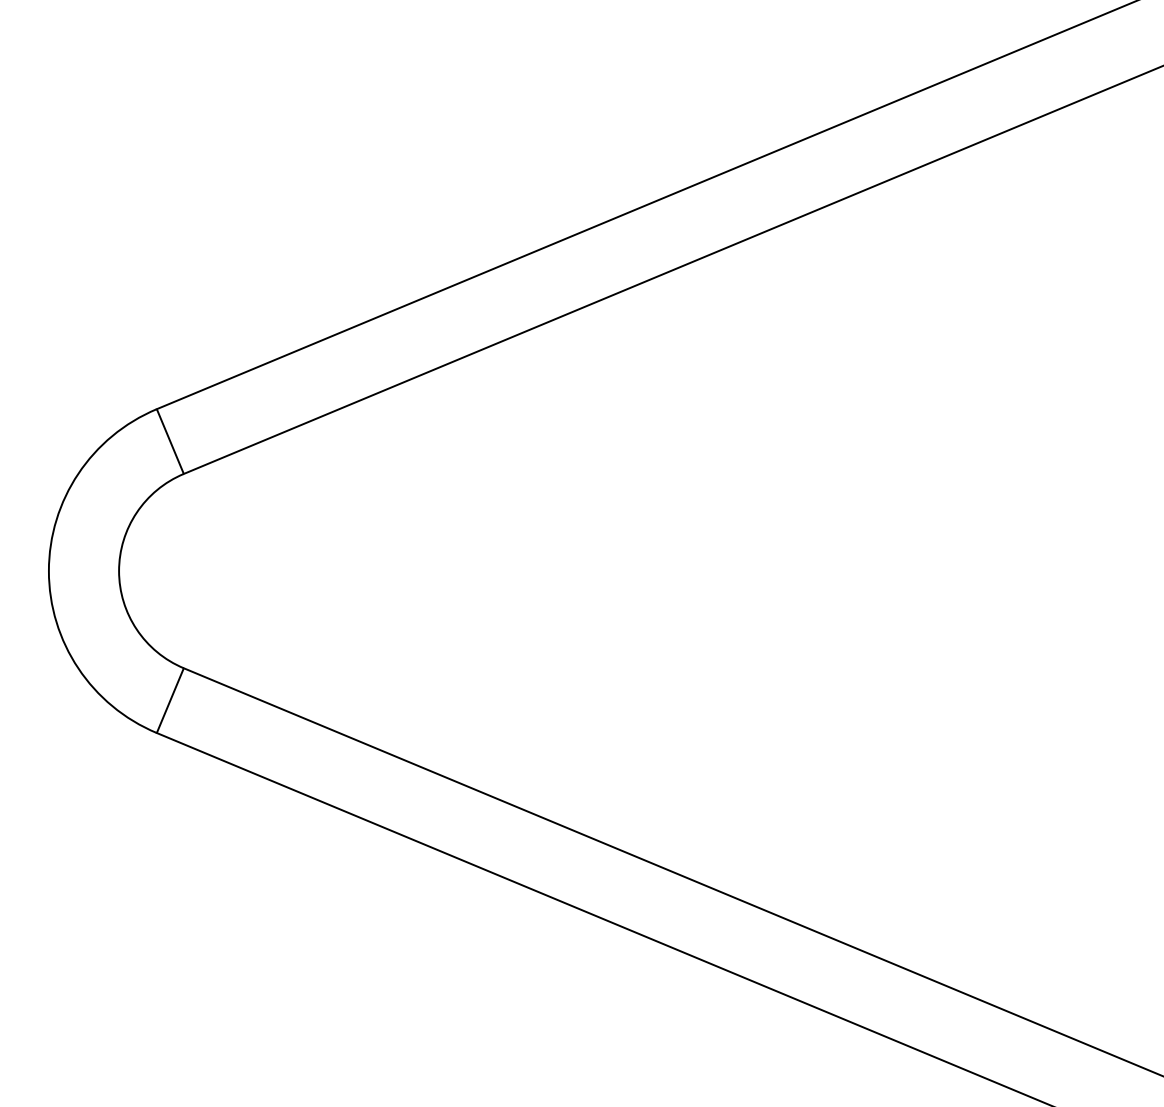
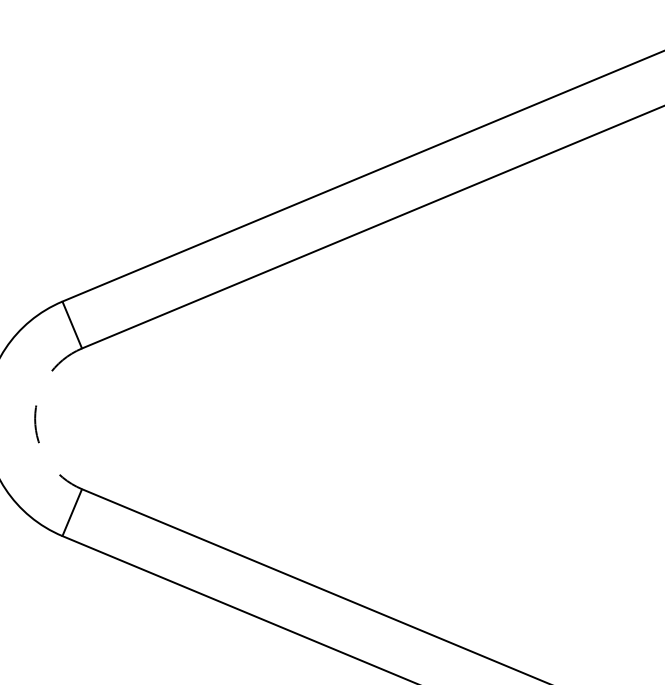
arc: (119, 571) -> (35, 419), solid -> dashed

